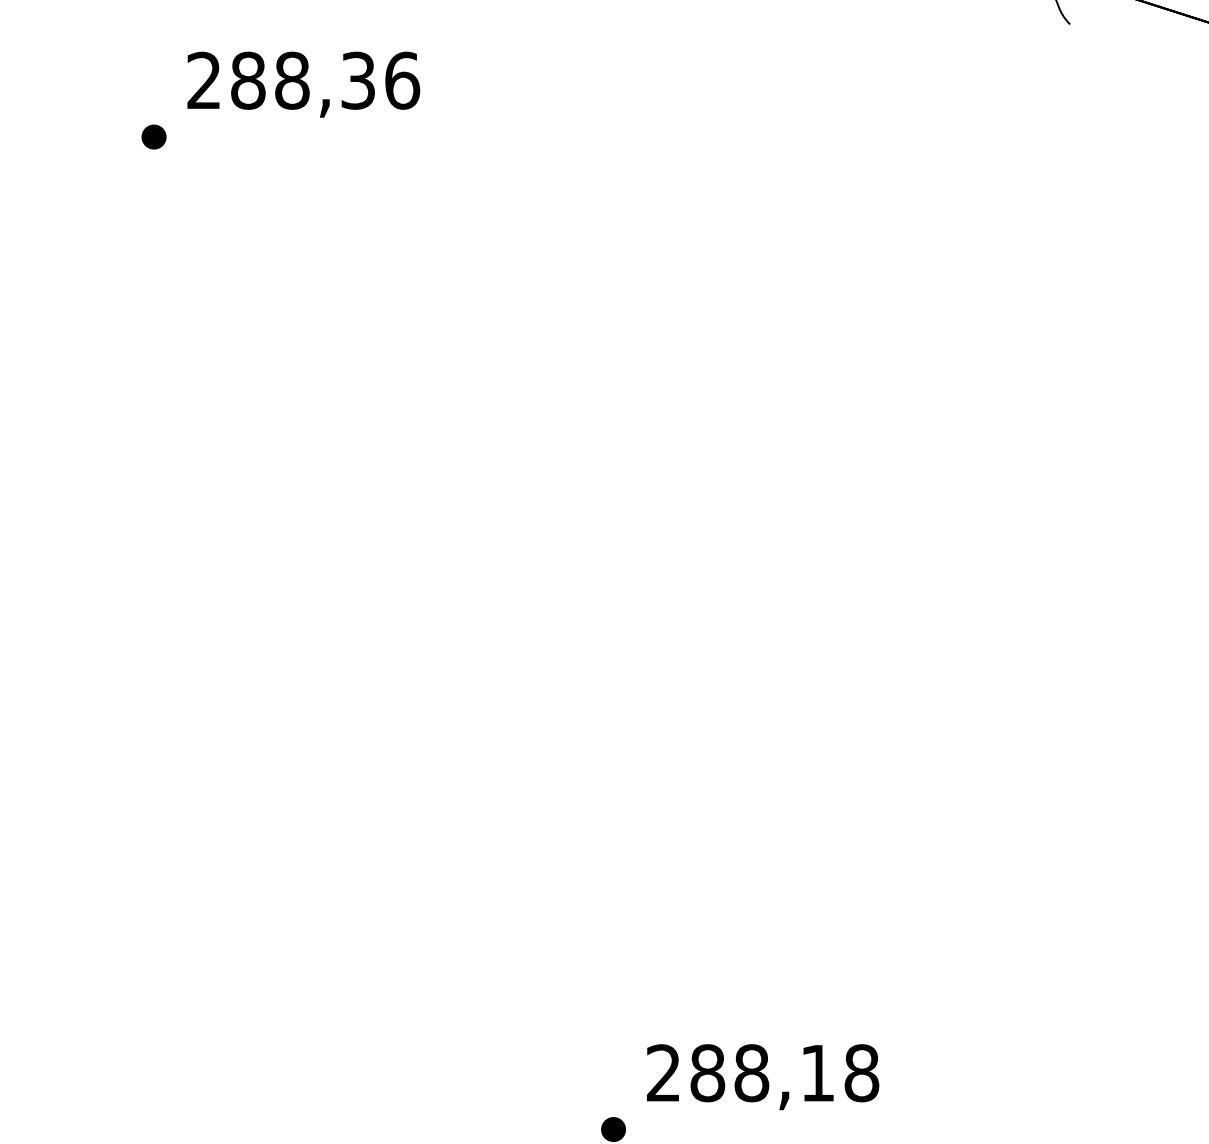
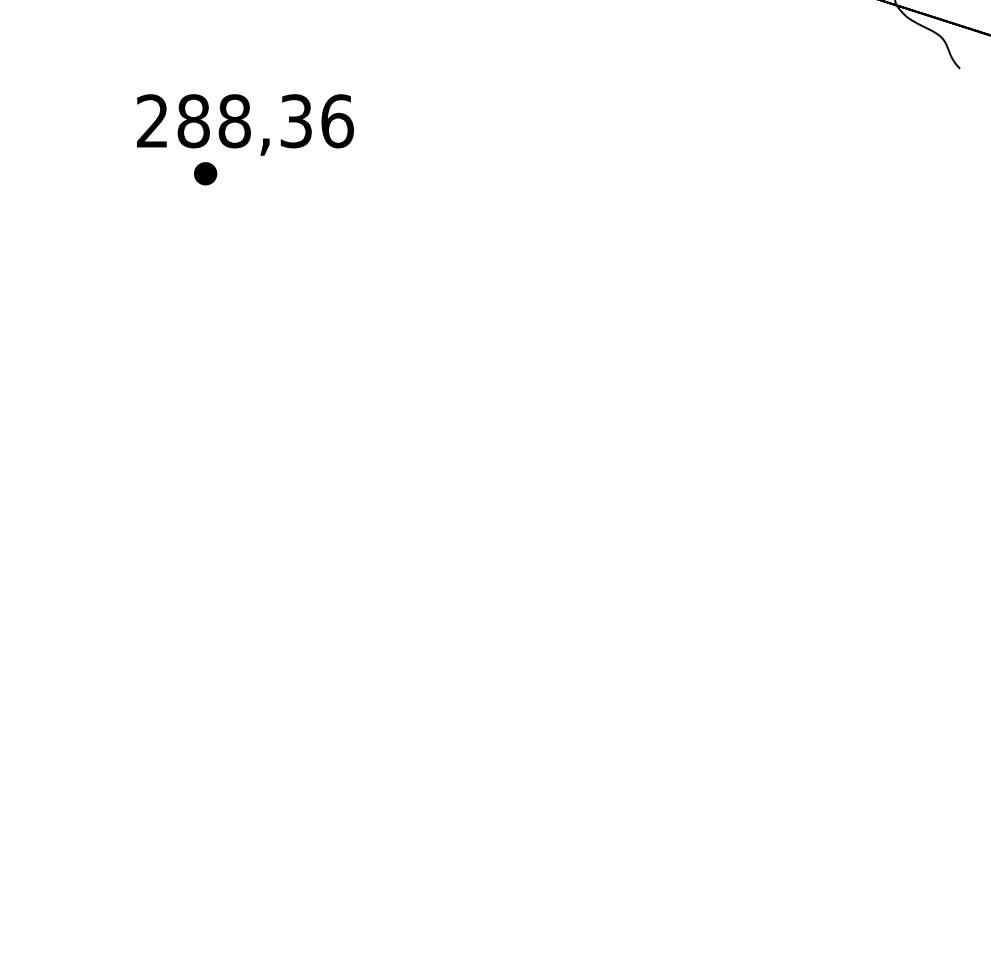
part: (153, 136) -> (205, 173), moved

